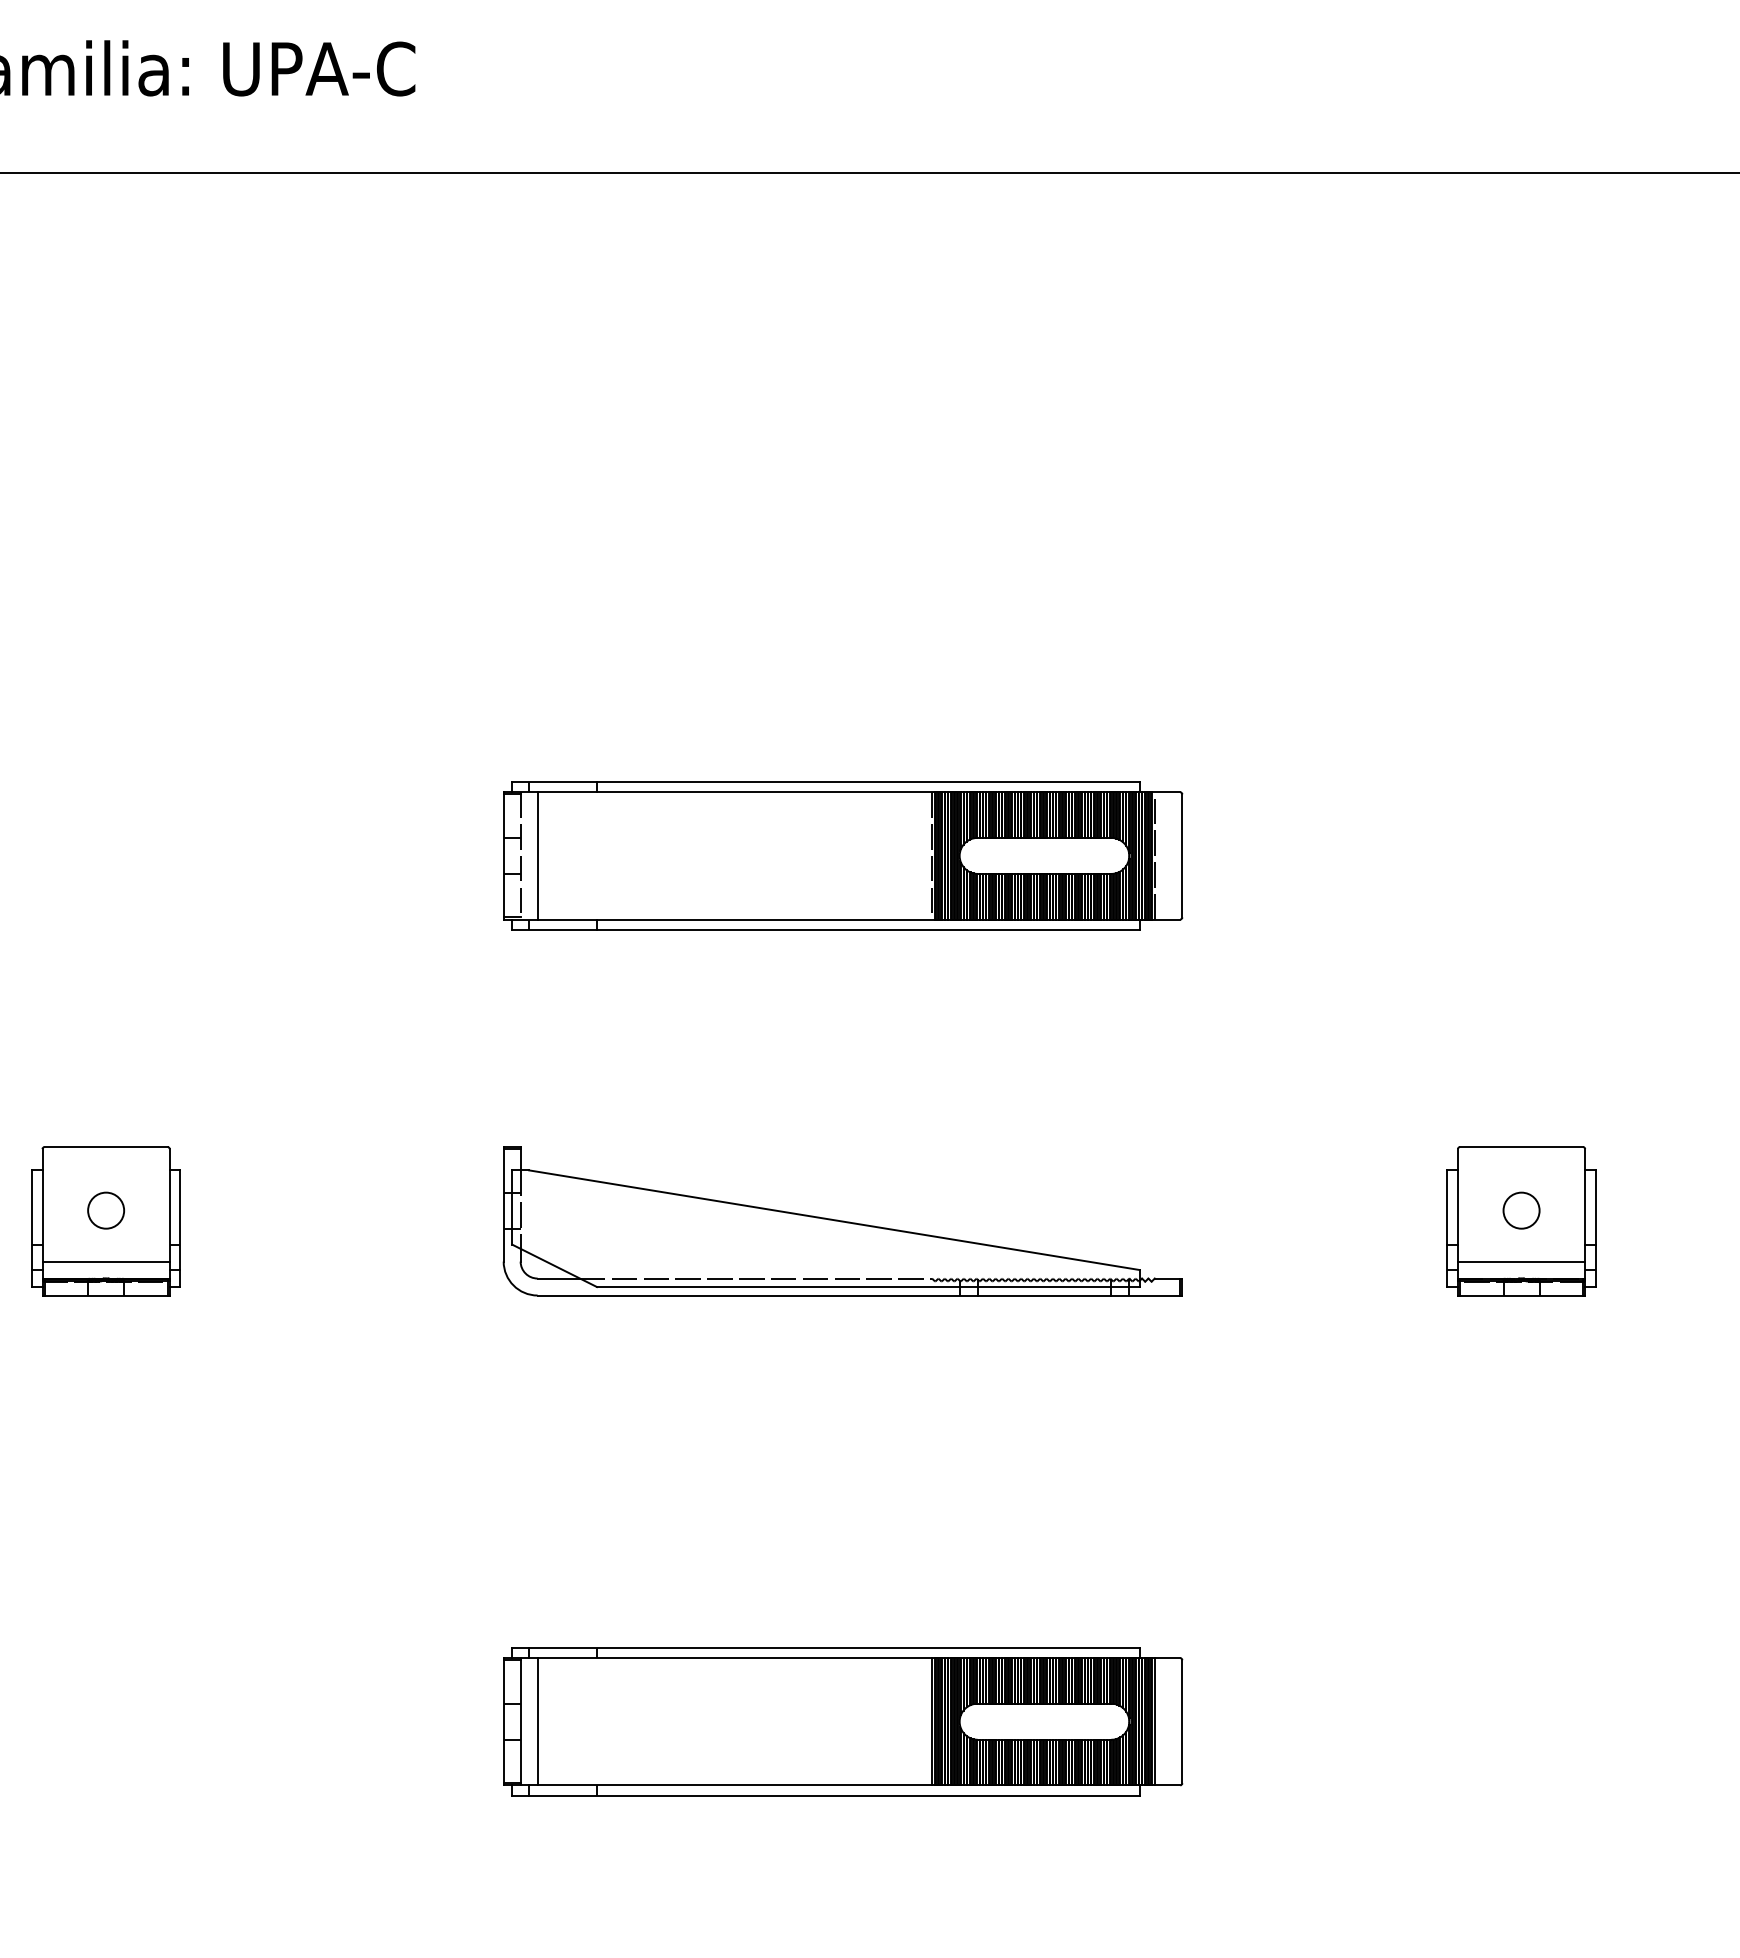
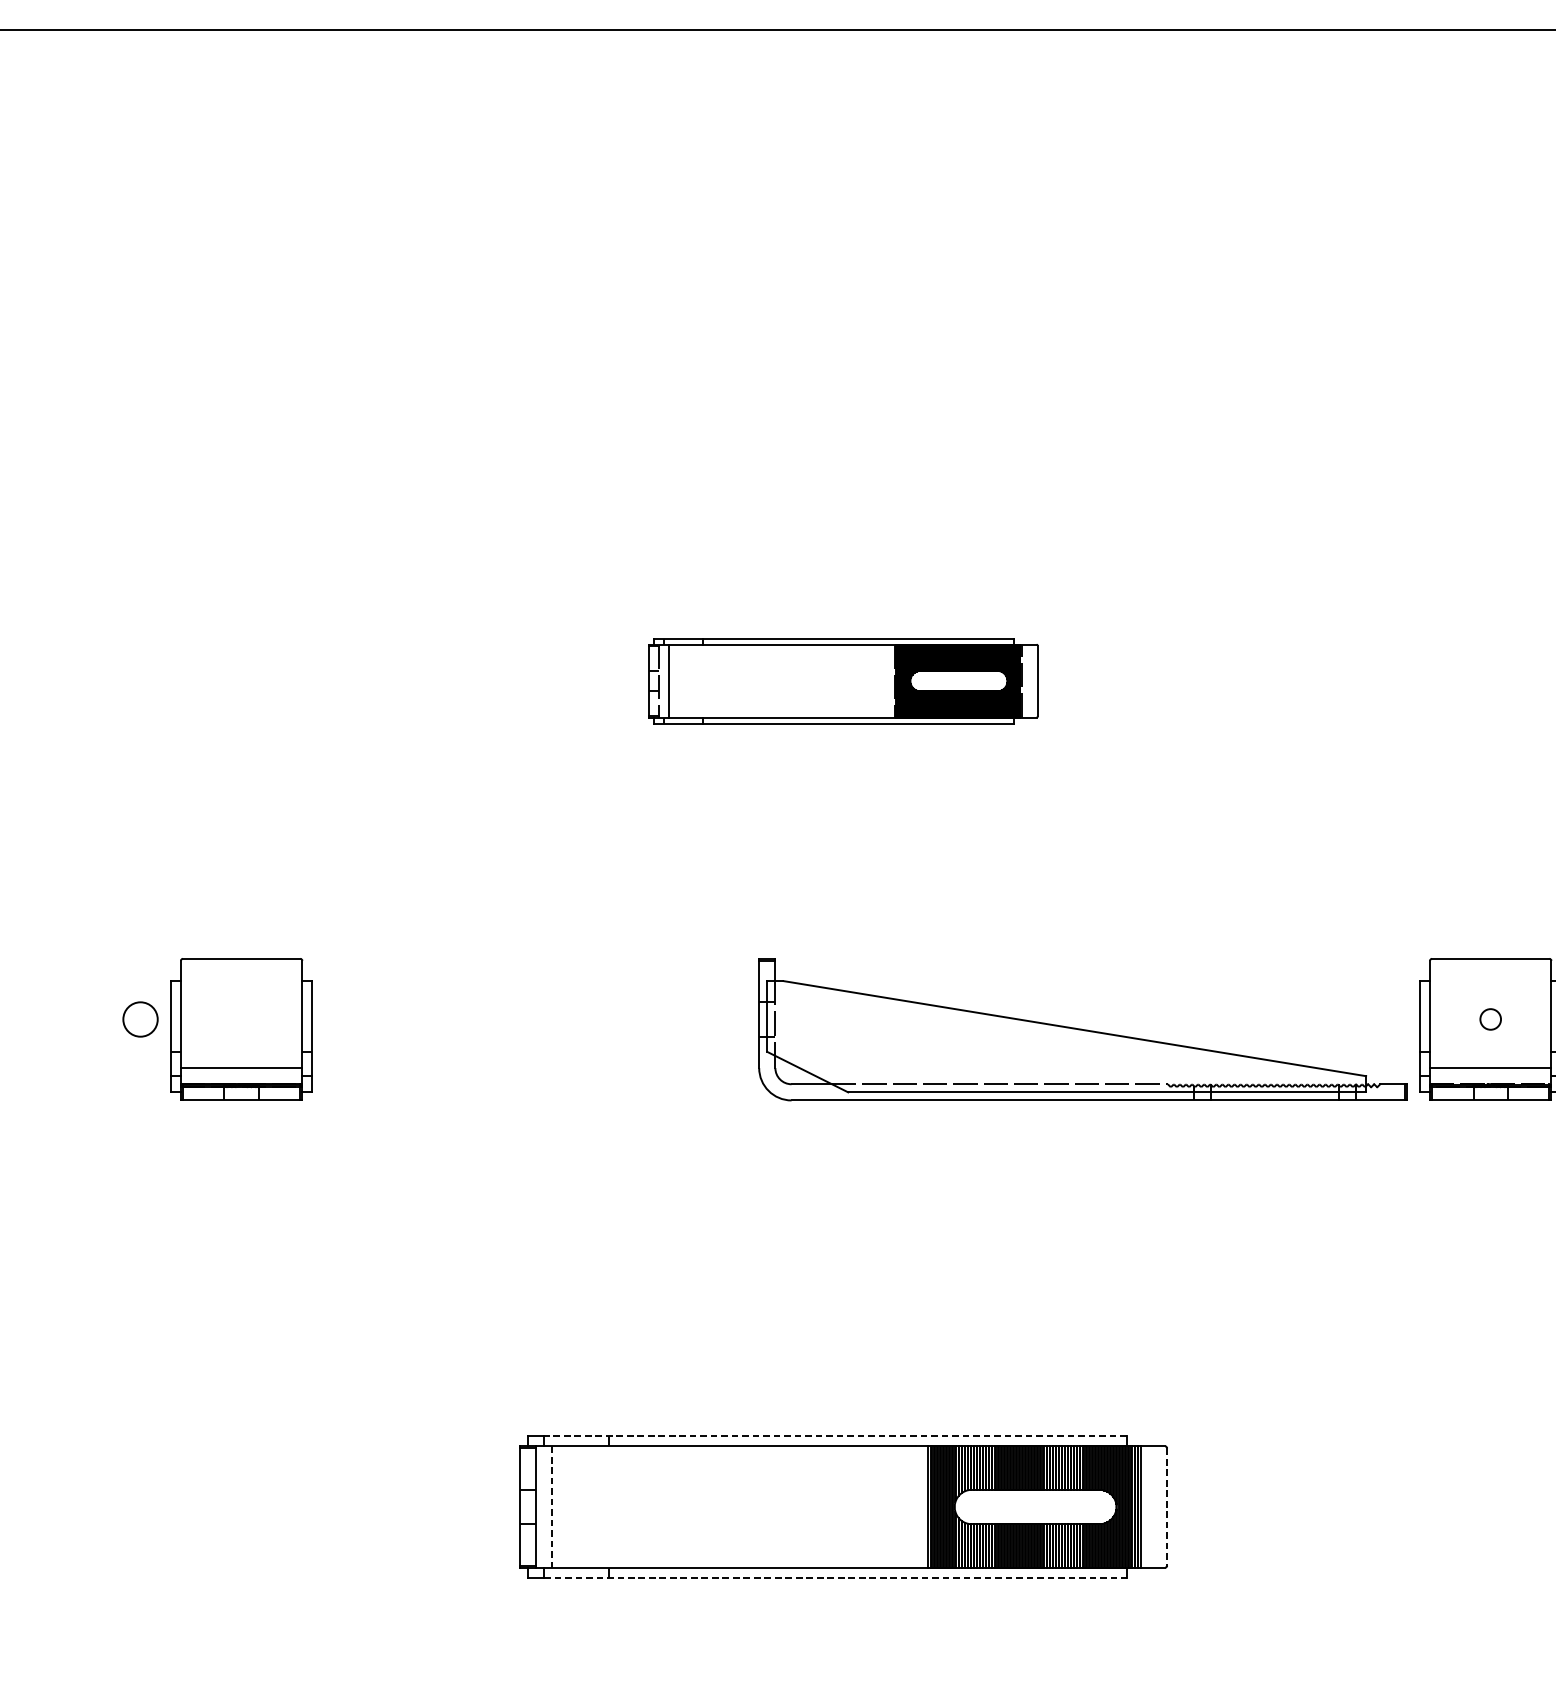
part: (843, 855) -> (843, 680), size x0.6
circle: (1521, 1210) -> (1490, 1019), size x0.6
part: (105, 1221) -> (241, 1029), moved
part: (842, 1221) -> (1082, 1029), moved
line: (834, 1647) -> (835, 1436), solid -> dashed
line: (537, 1721) -> (552, 1506), solid -> dashed
line: (1182, 1721) -> (1167, 1506), solid -> dashed
line: (835, 1795) -> (836, 1577), solid -> dashed

